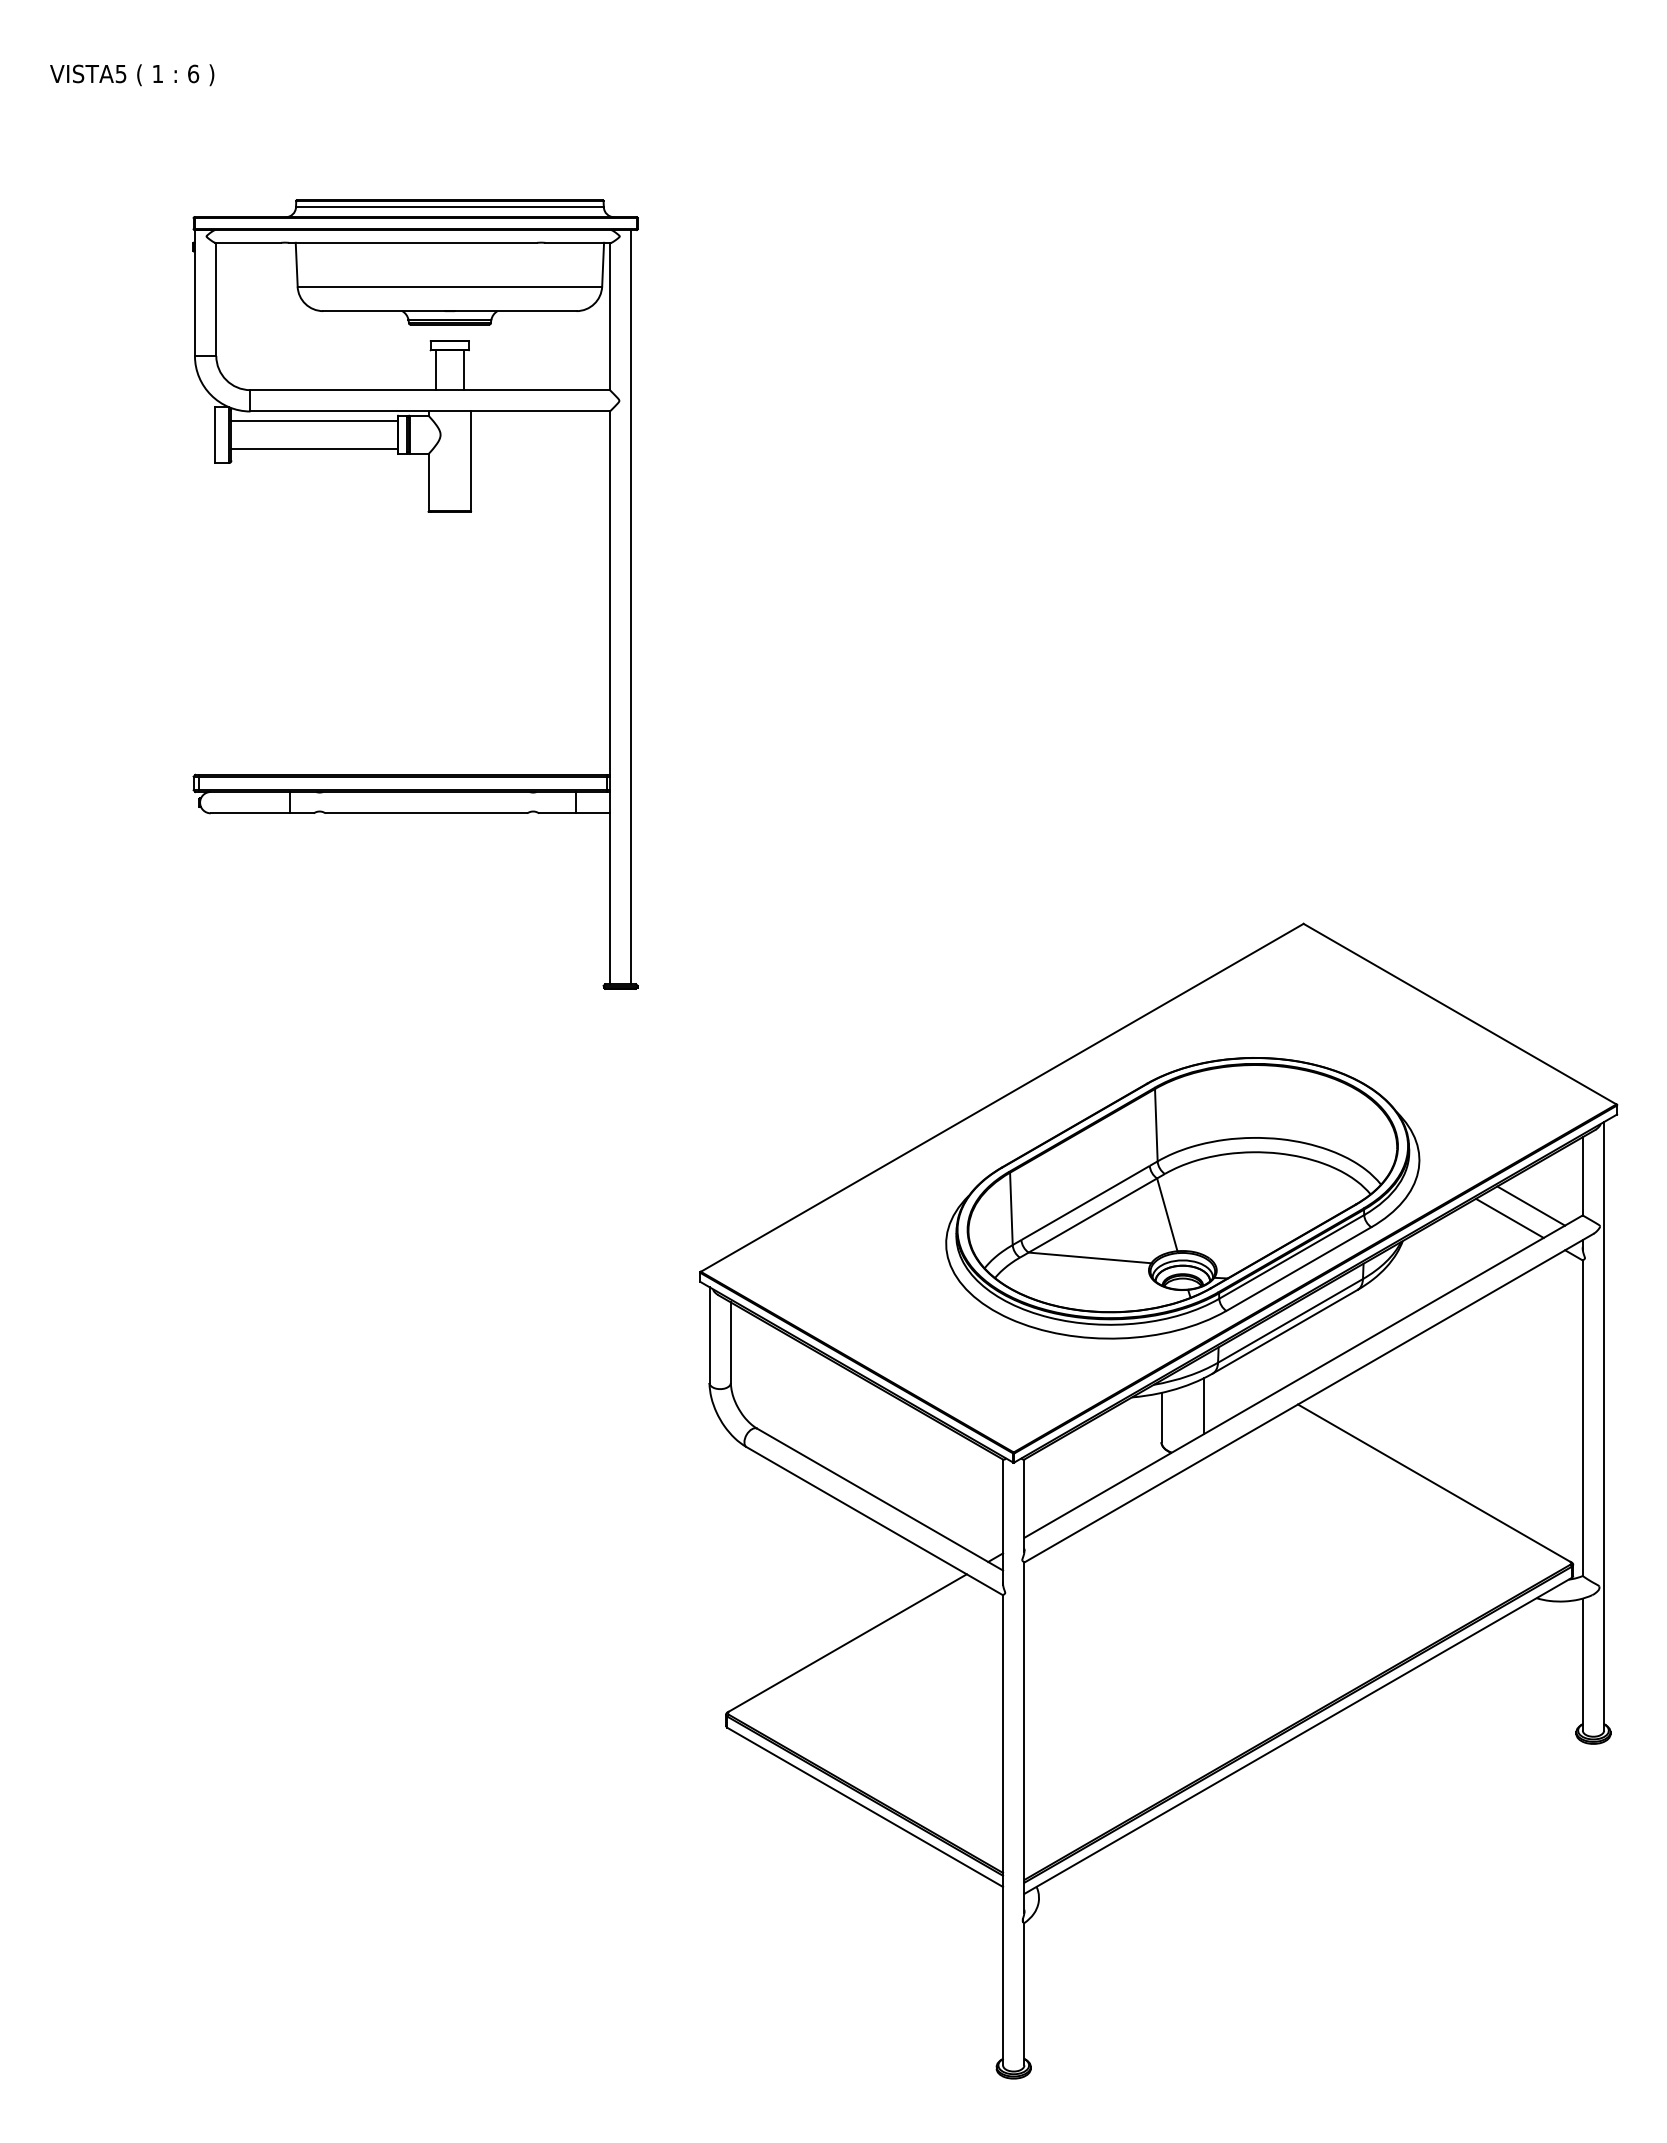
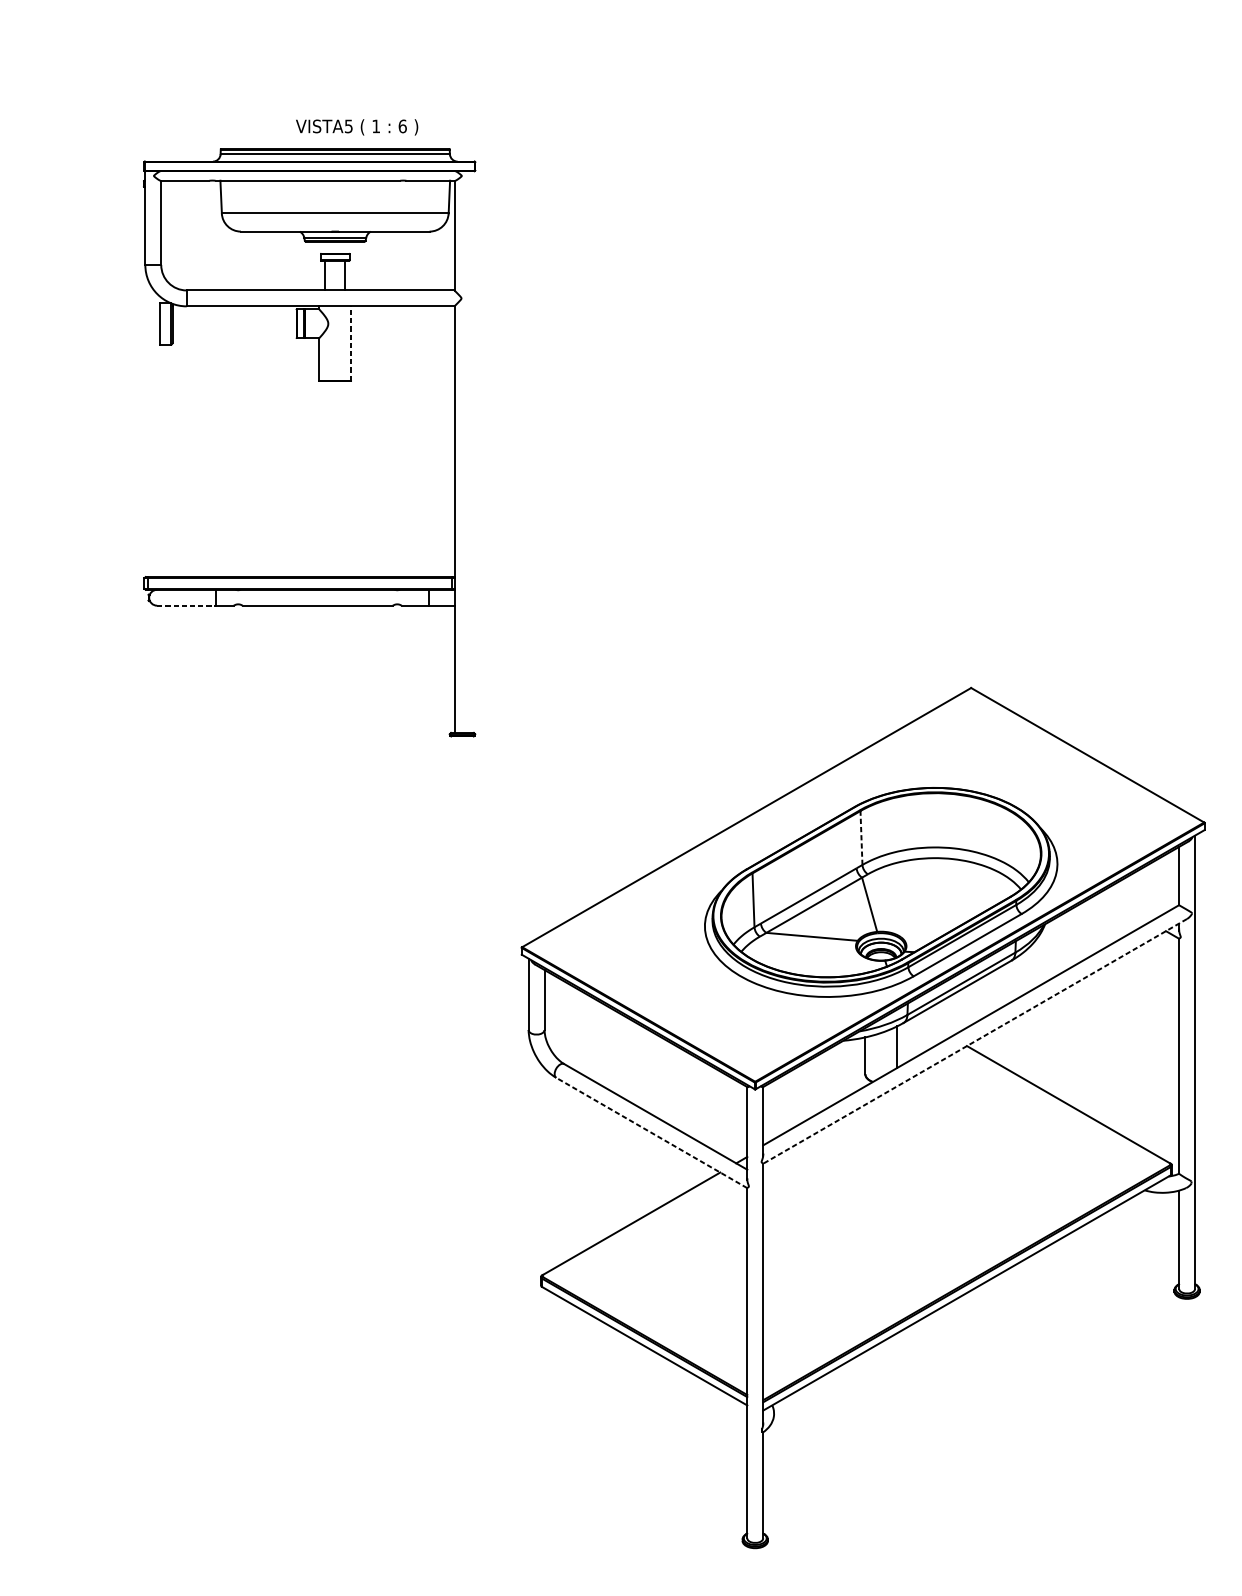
text: (132, 75) -> (357, 127), moved
line: (314, 421) -> (234, 313), removed
line: (314, 448) -> (234, 333), removed
line: (471, 461) -> (351, 343), solid -> dashed
line: (631, 607) -> (470, 452), removed
line: (250, 813) -> (186, 605), solid -> dashed
line: (1156, 1124) -> (861, 837), solid -> dashed
line: (1531, 1205) -> (1140, 897), removed
line: (1509, 1217) -> (1124, 906), removed
line: (1308, 1398) -> (974, 1041), solid -> dashed
line: (874, 1520) -> (651, 1132), solid -> dashed

